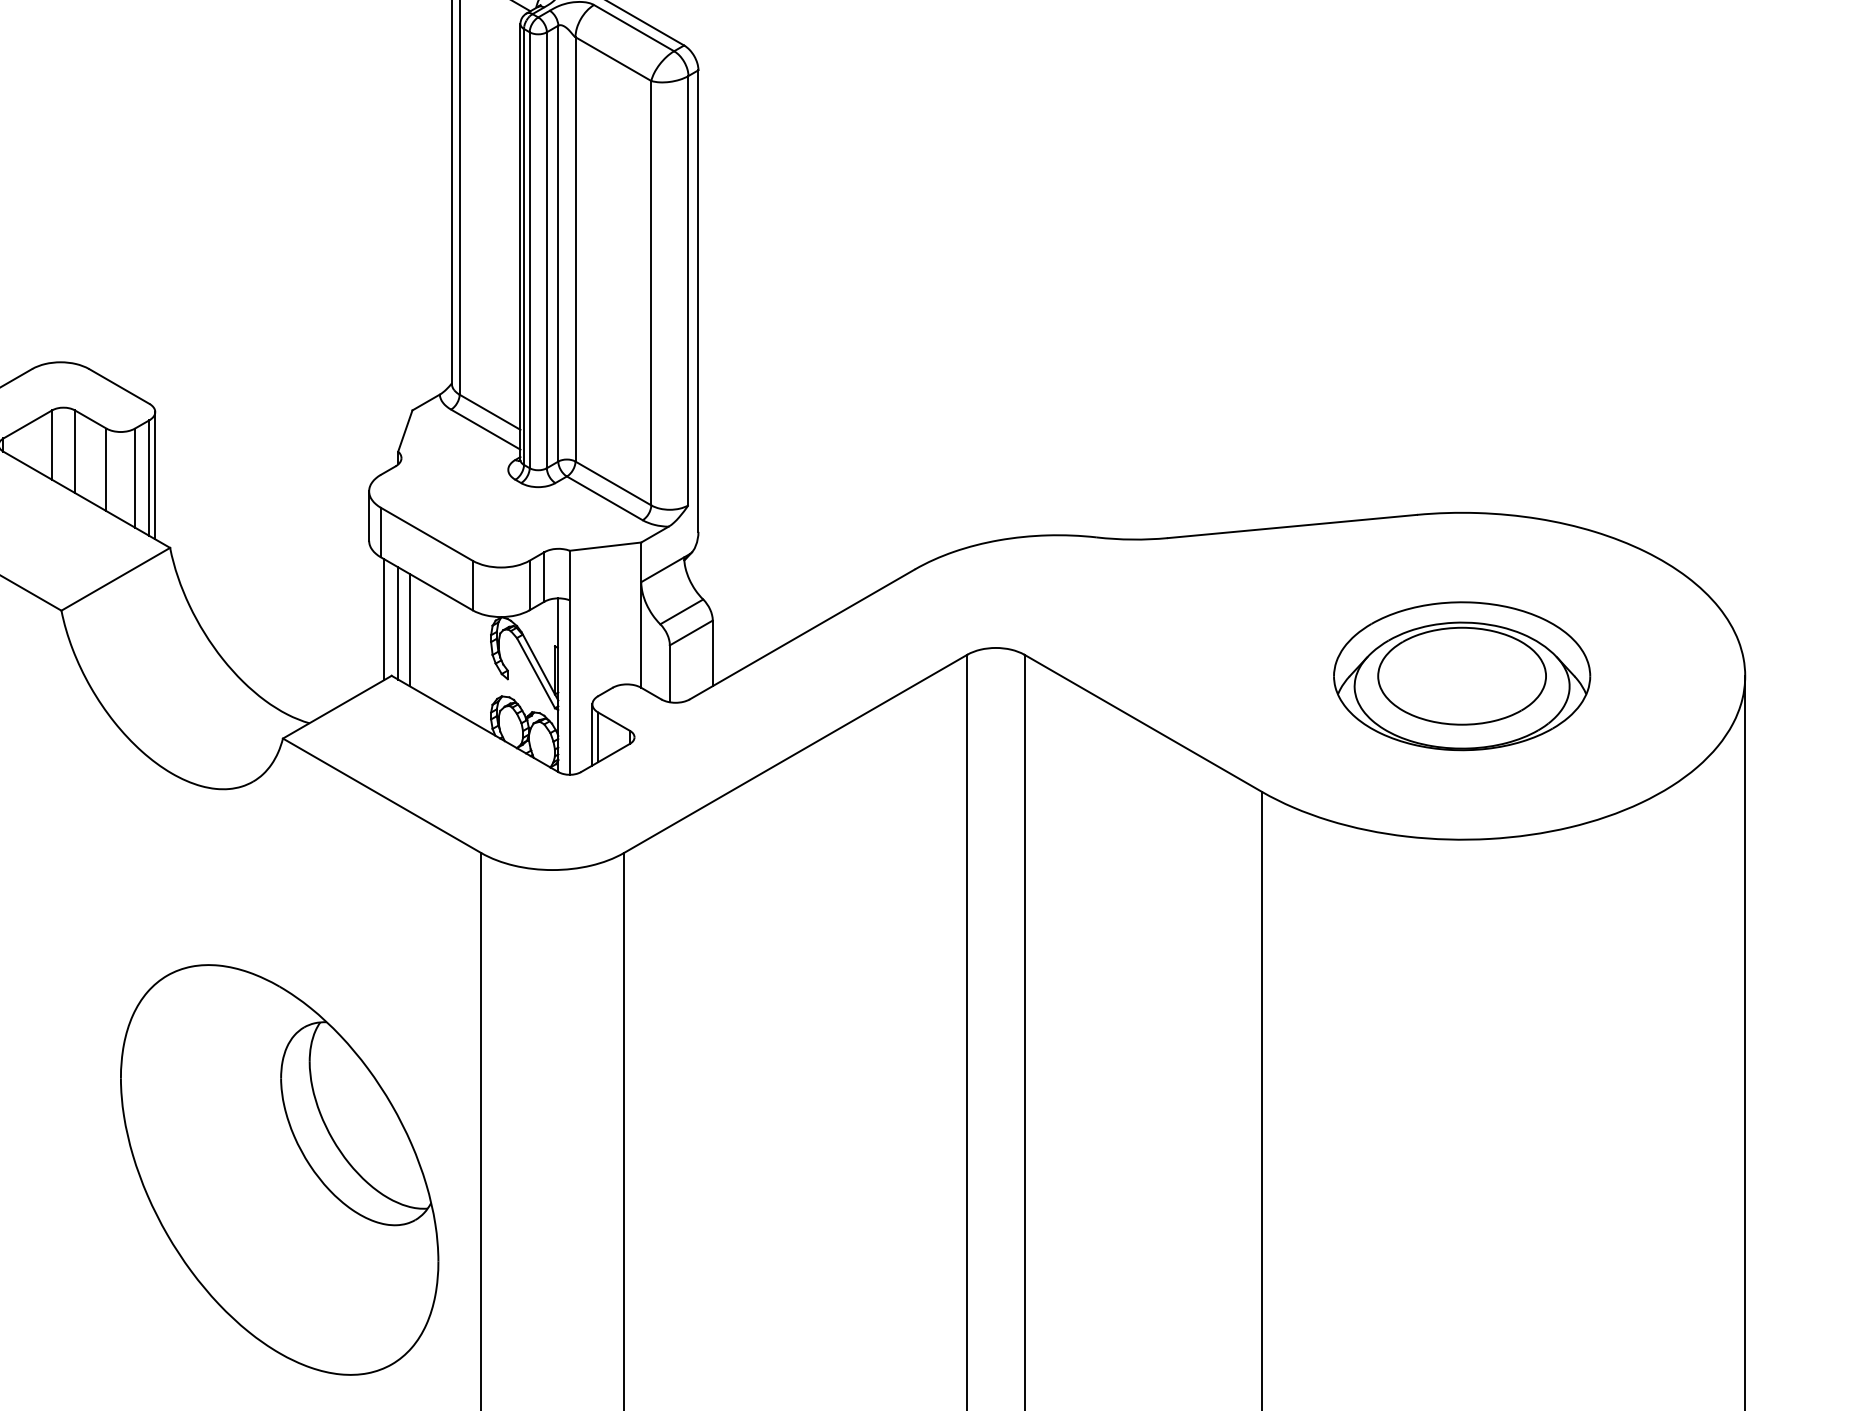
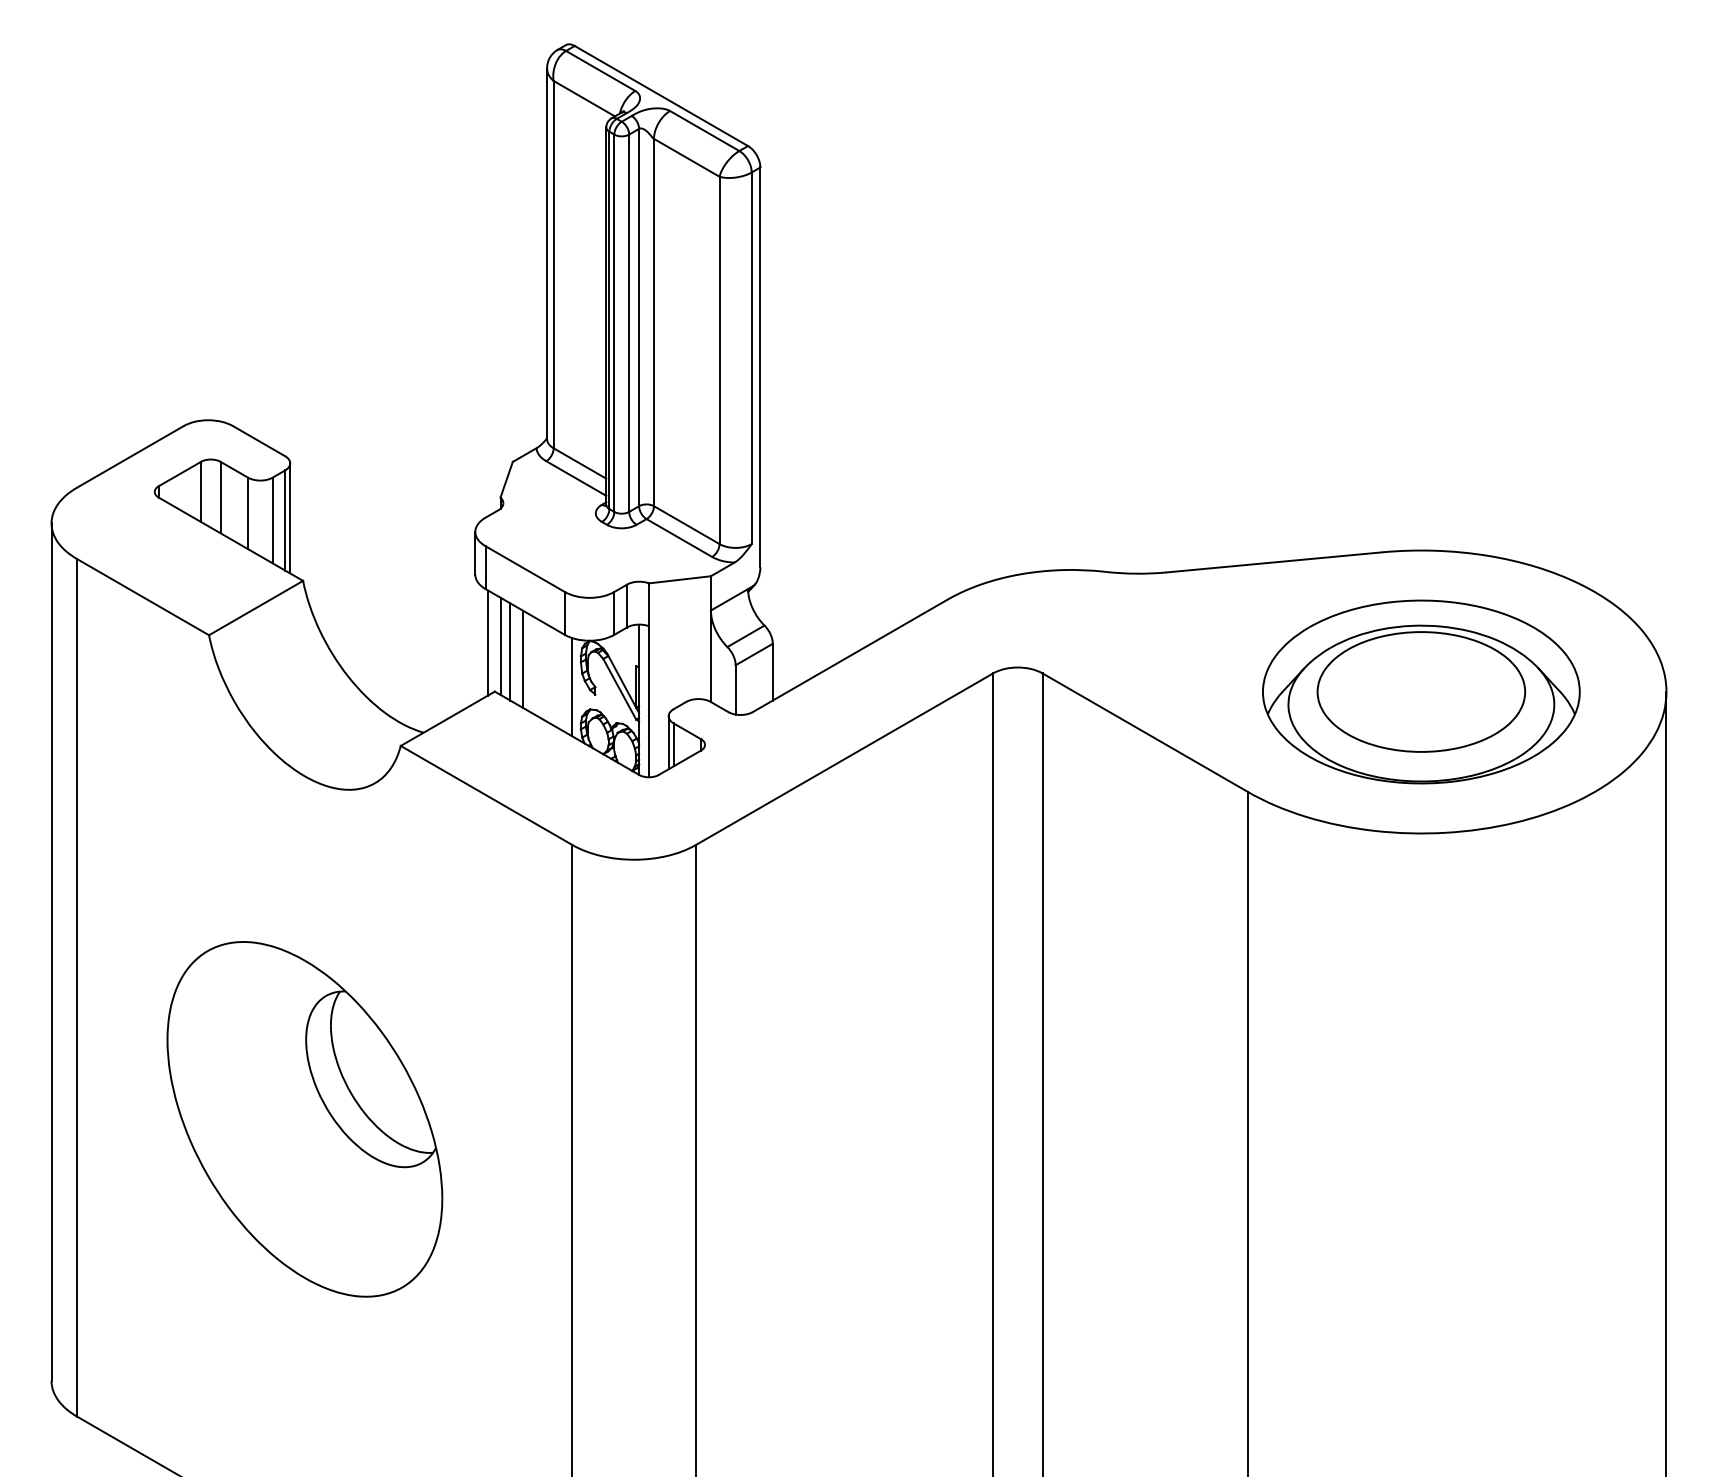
line: (423, 637) -> (522, 658), added
line: (481, 671) -> (572, 687), added
part: (1462, 675) -> (1421, 691), size x1.43
part: (279, 1170) -> (304, 1119), moved

